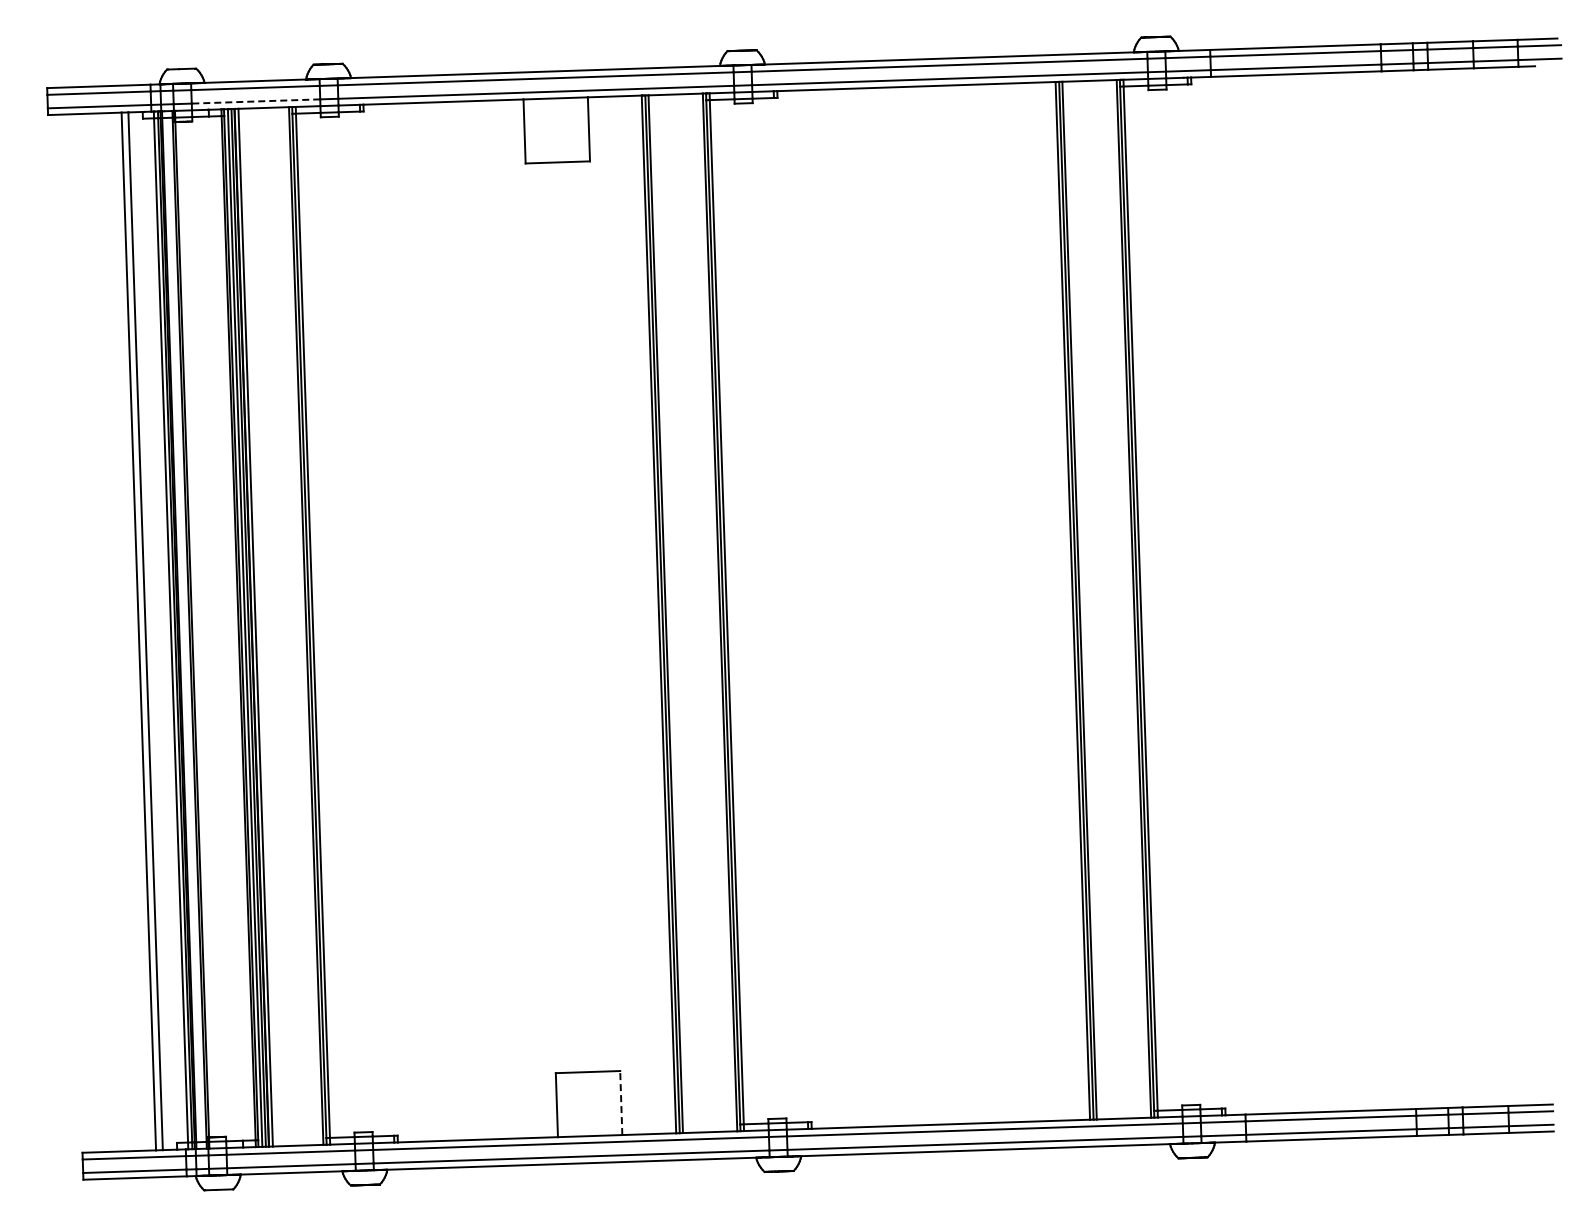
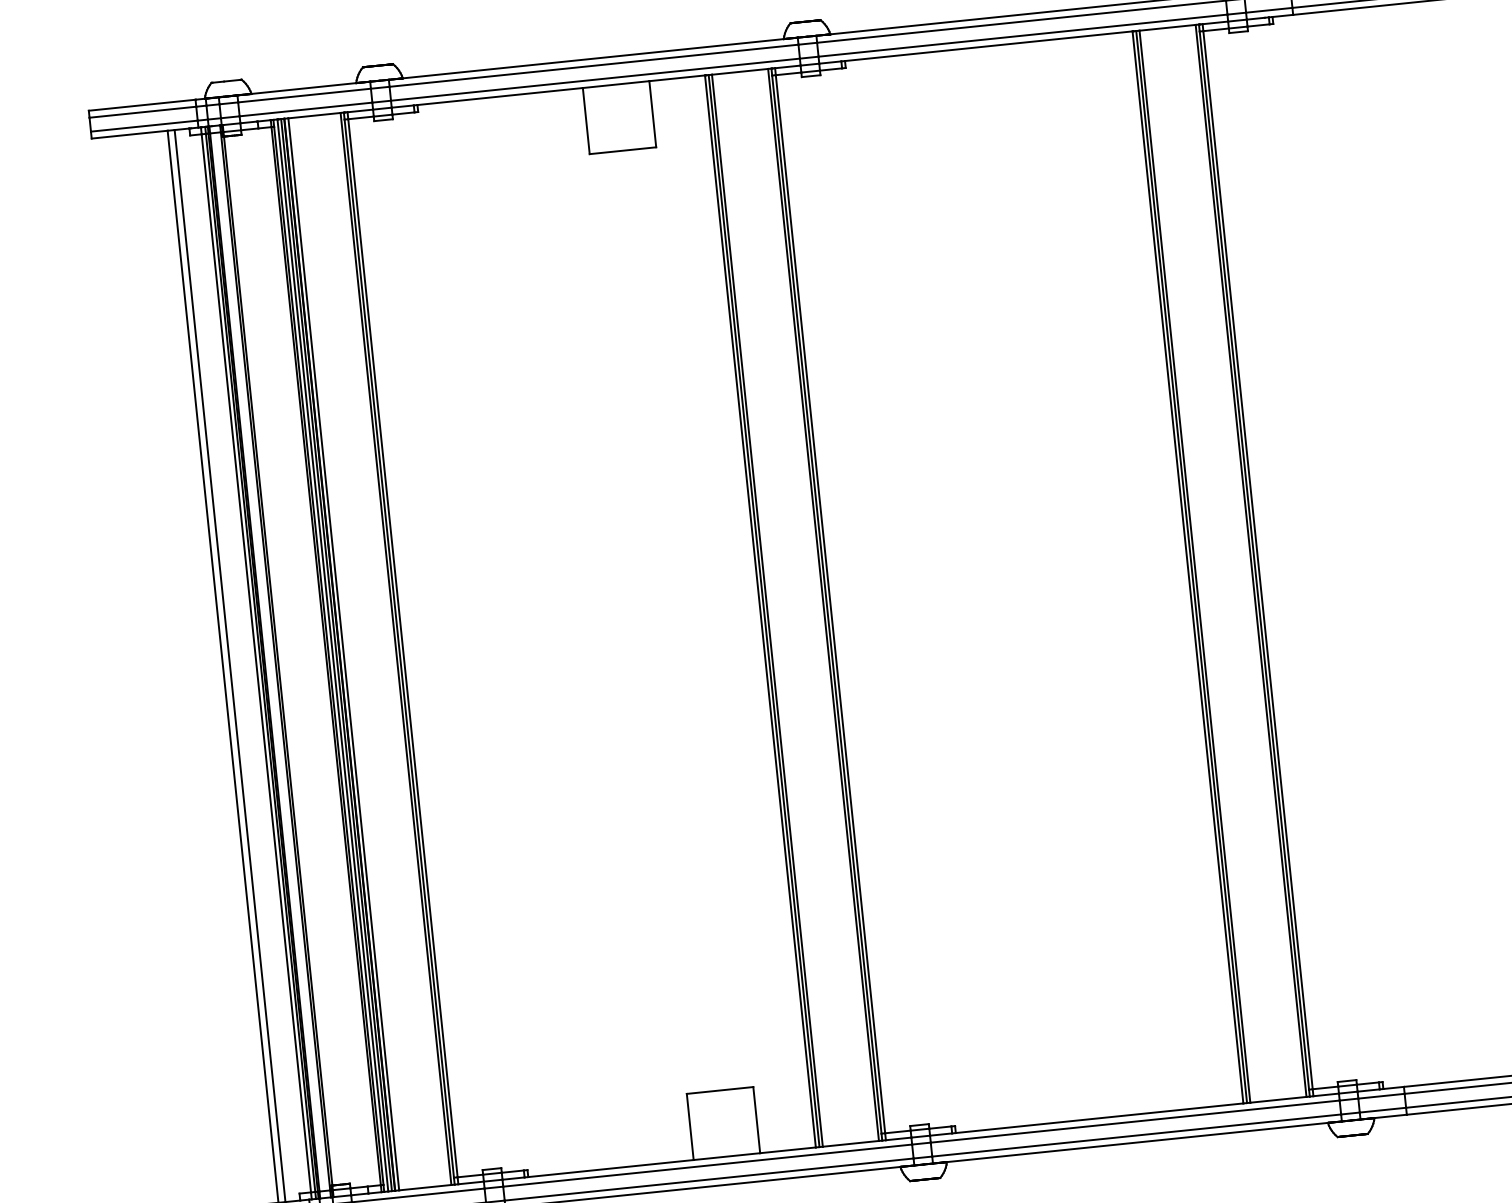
line: (255, 101) -> (305, 109), dashed -> solid
line: (621, 1102) -> (756, 1119), dashed -> solid

